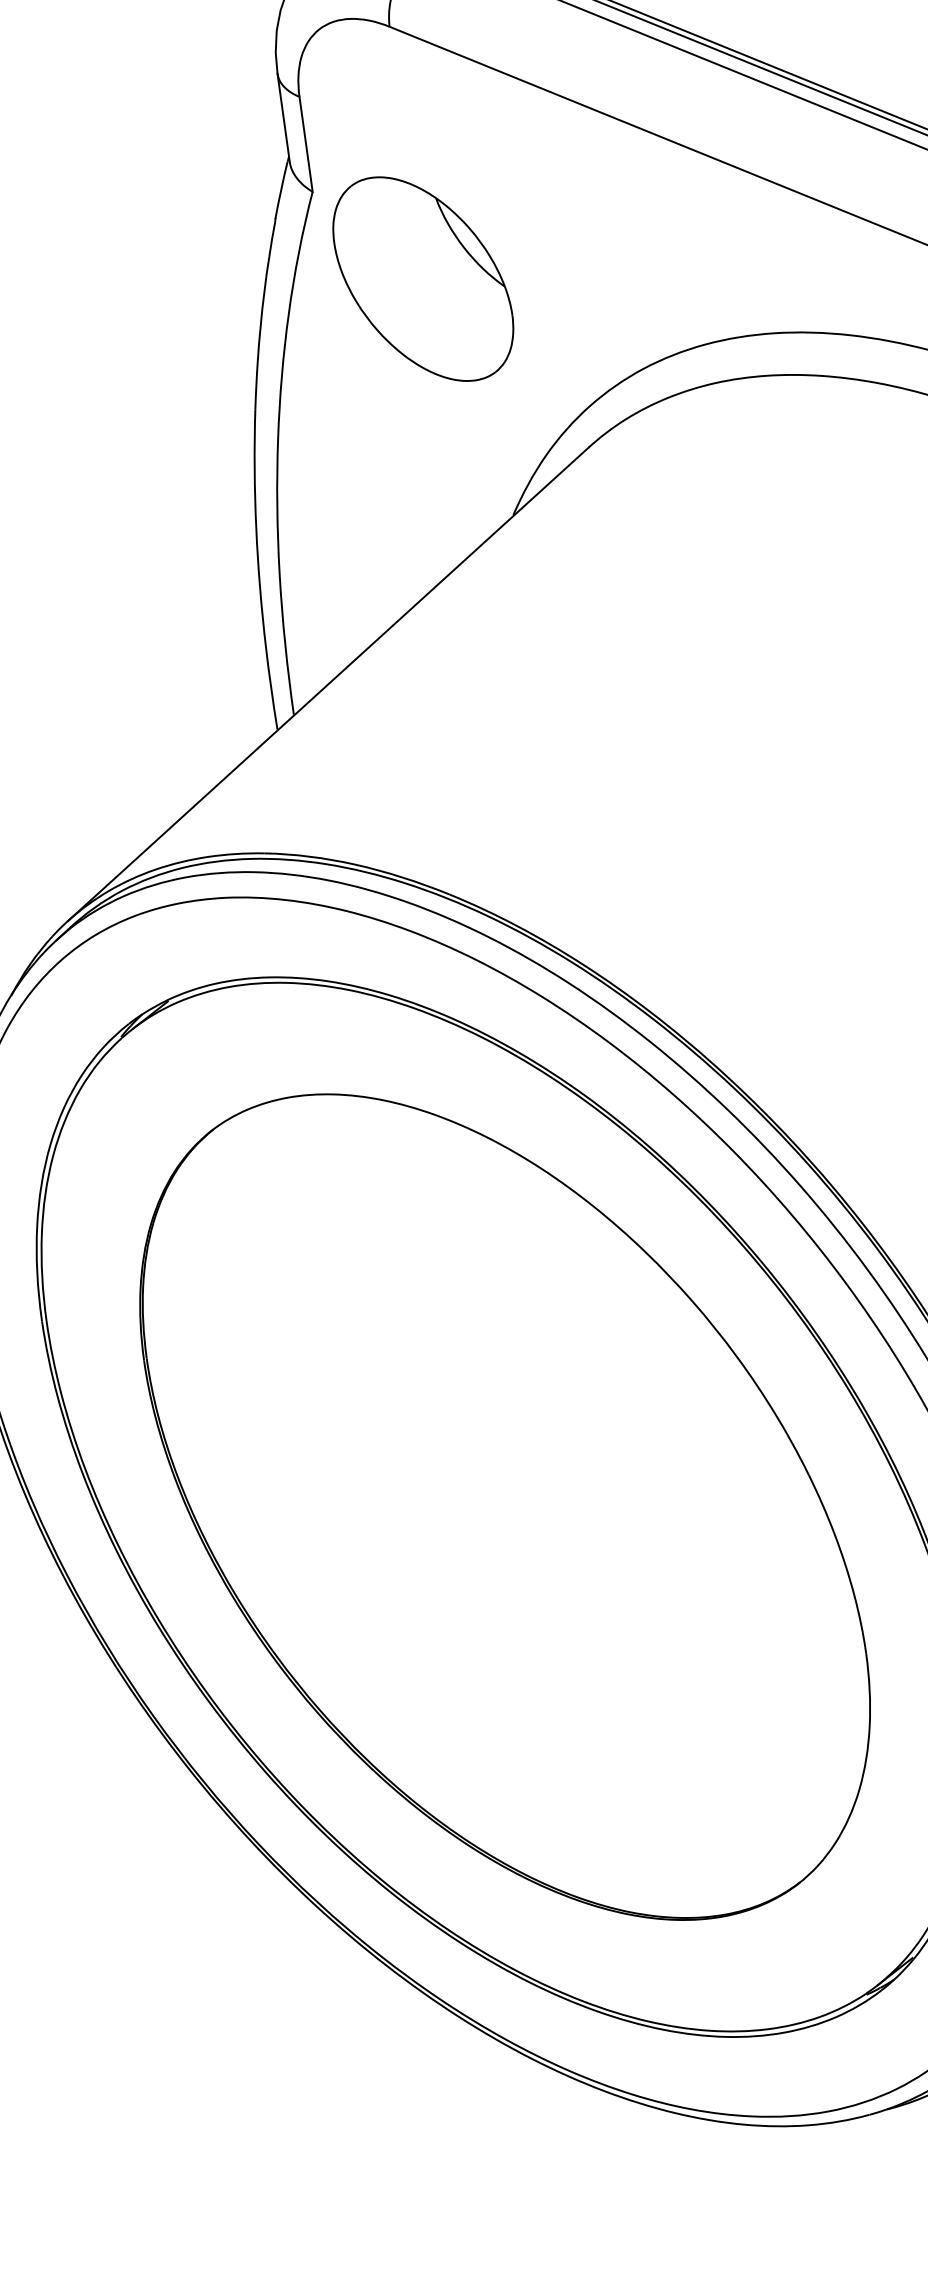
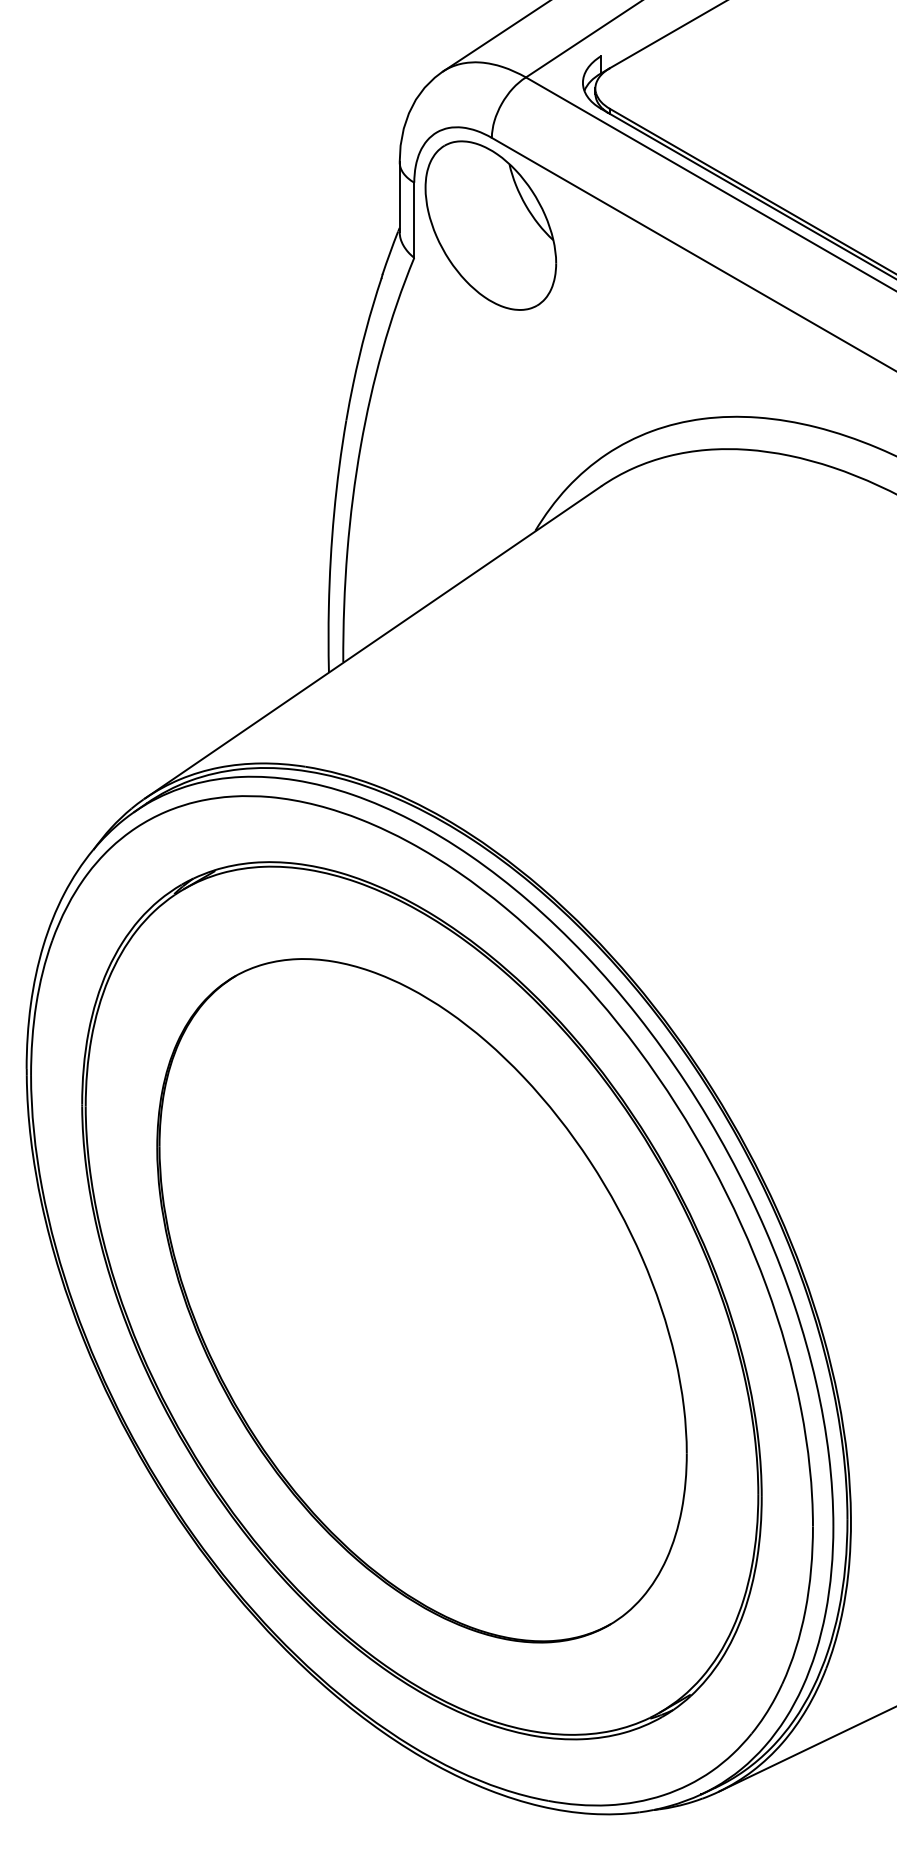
part: (422, 279) -> (490, 225), moved

